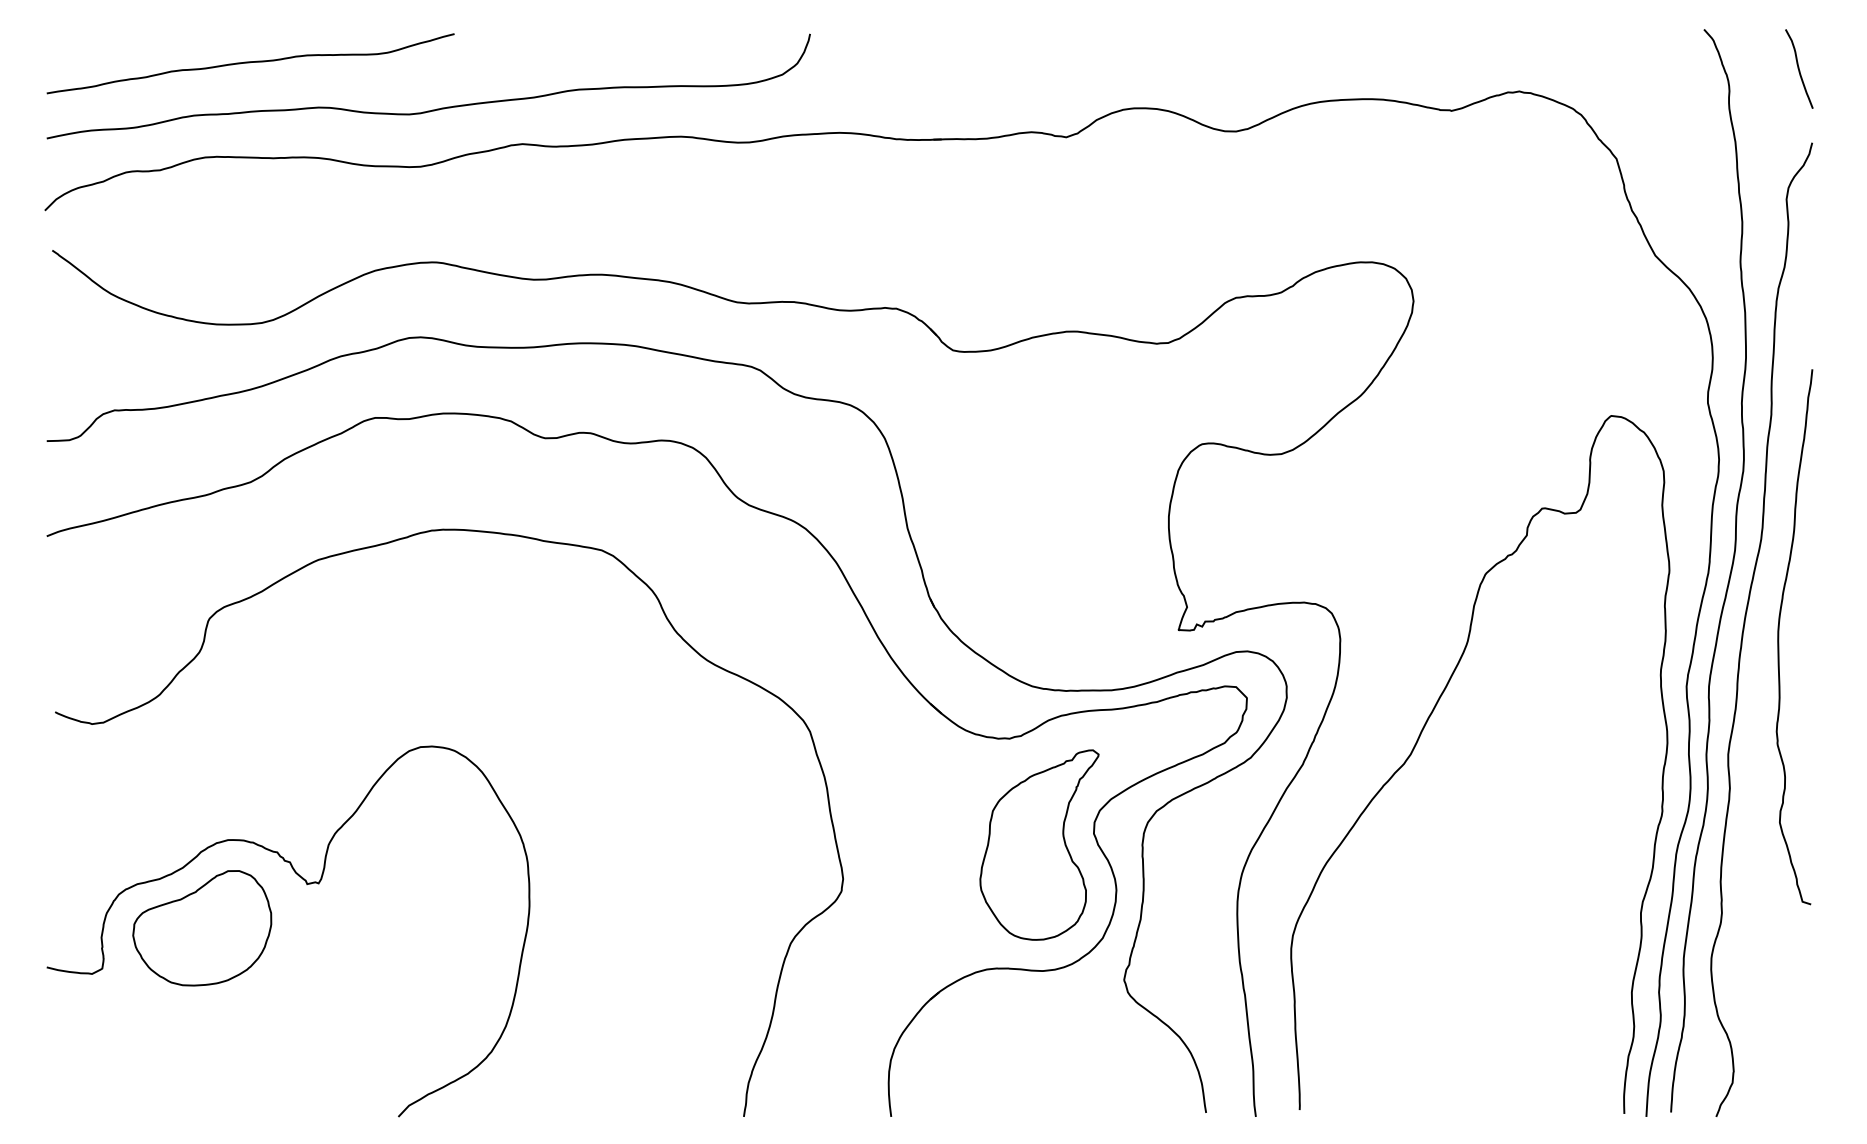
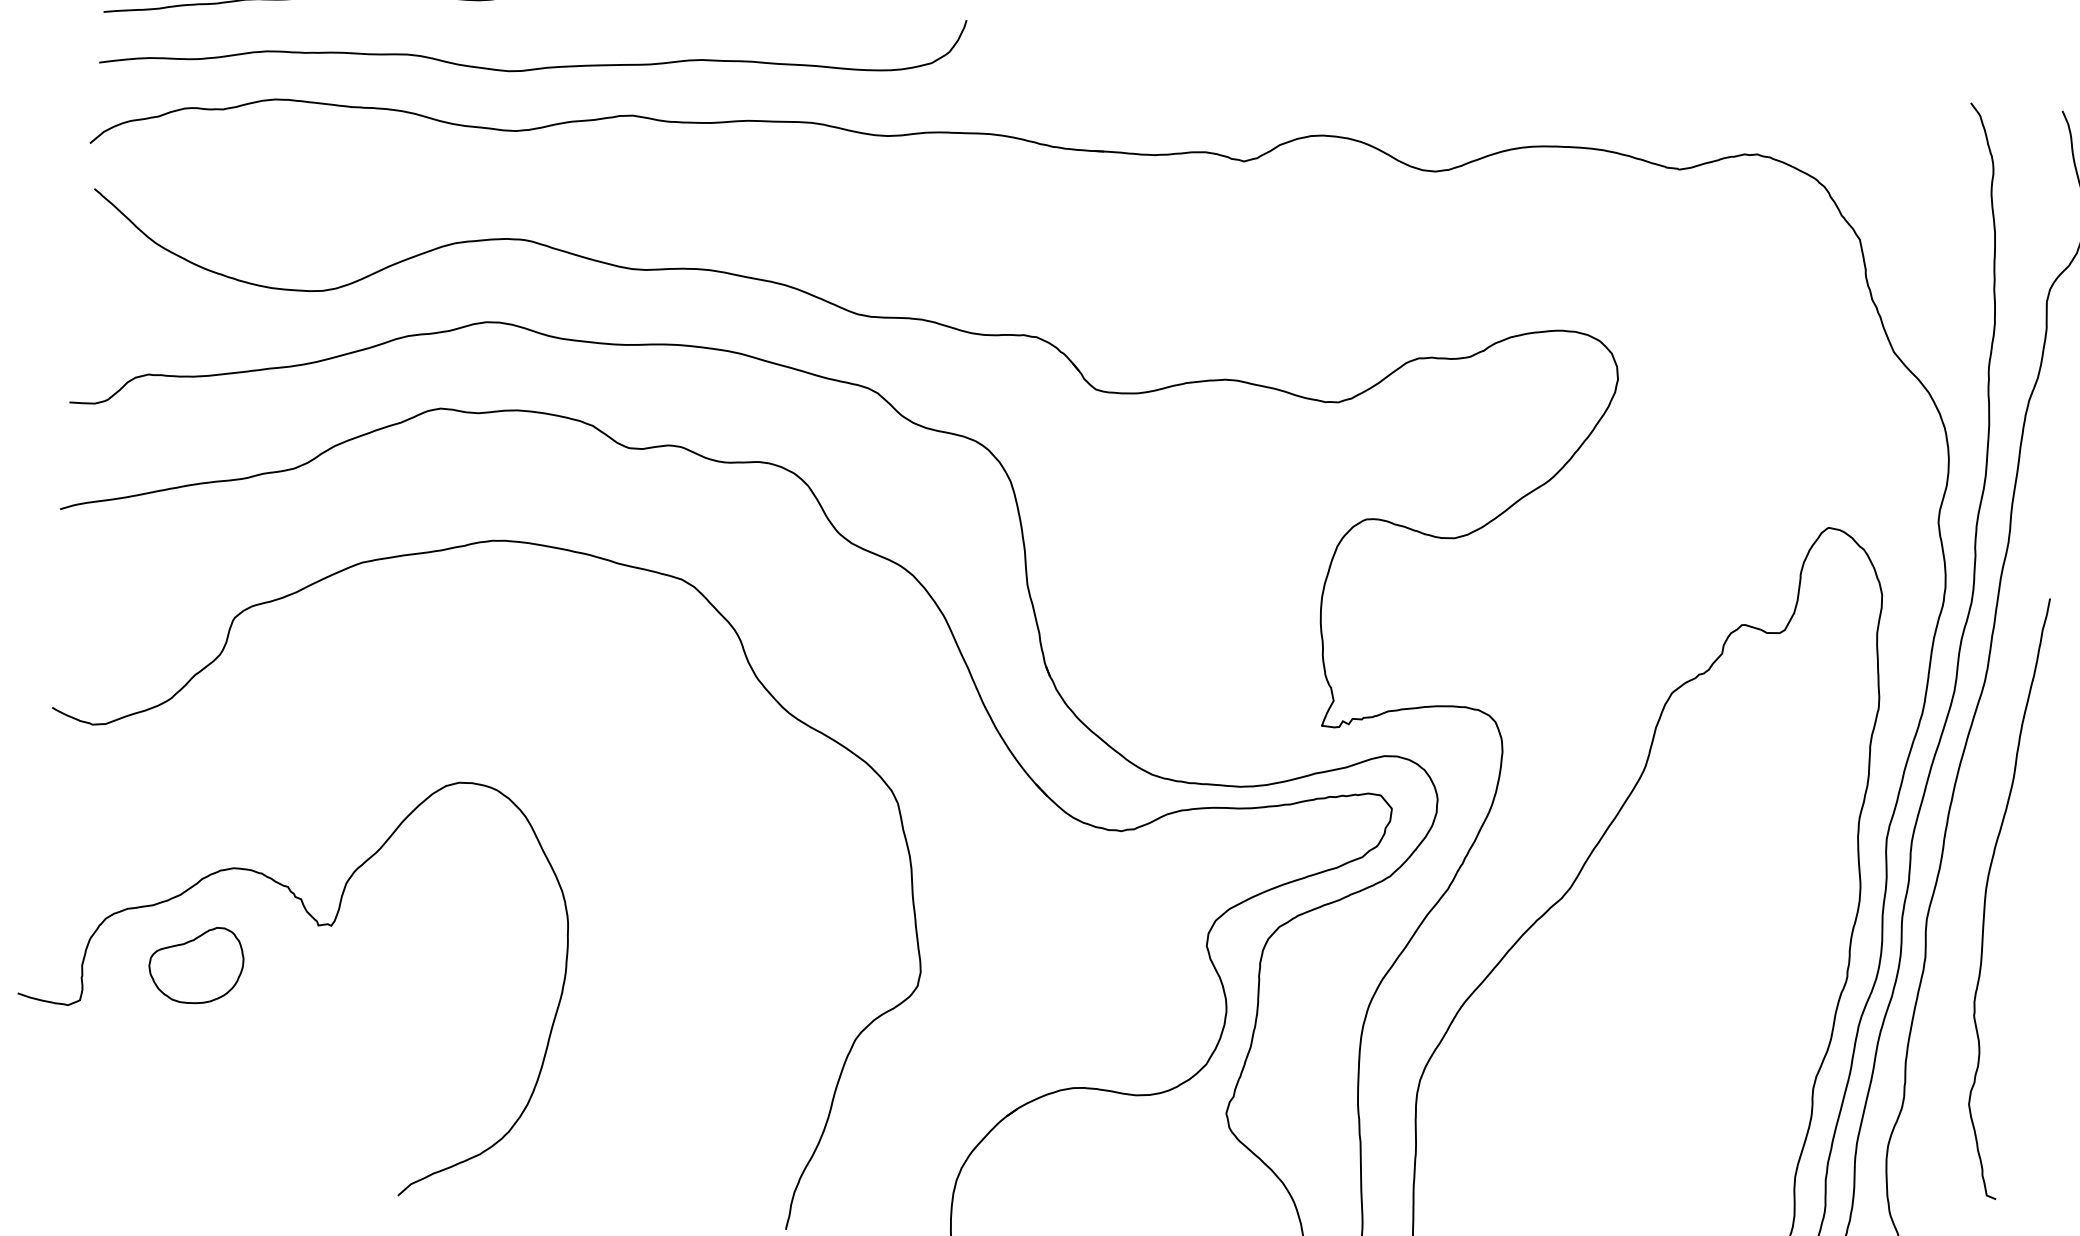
curve: (1779, 637) -> (1986, 896), moved
part: (1039, 844) -> (1144, 952), removed
part: (202, 928) -> (196, 964), size x0.6

